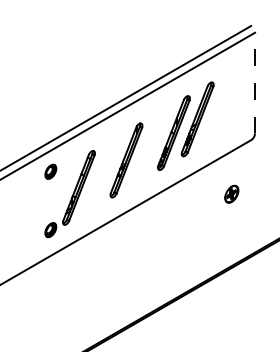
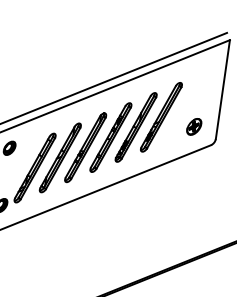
line: (255, 82) -> (223, 89), dashed -> solid
part: (150, 146) -> (111, 137), added
part: (102, 174) -> (60, 158), added
part: (231, 193) -> (194, 126), moved

